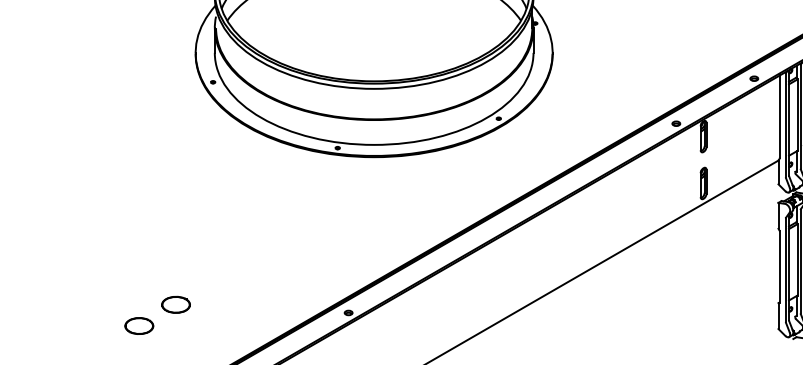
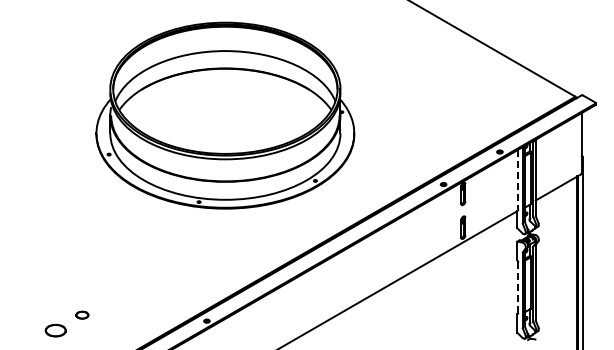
line: (780, 116) -> (518, 179), solid -> dashed
line: (780, 266) -> (518, 287), solid -> dashed
part: (176, 303) -> (82, 314), size x0.6

